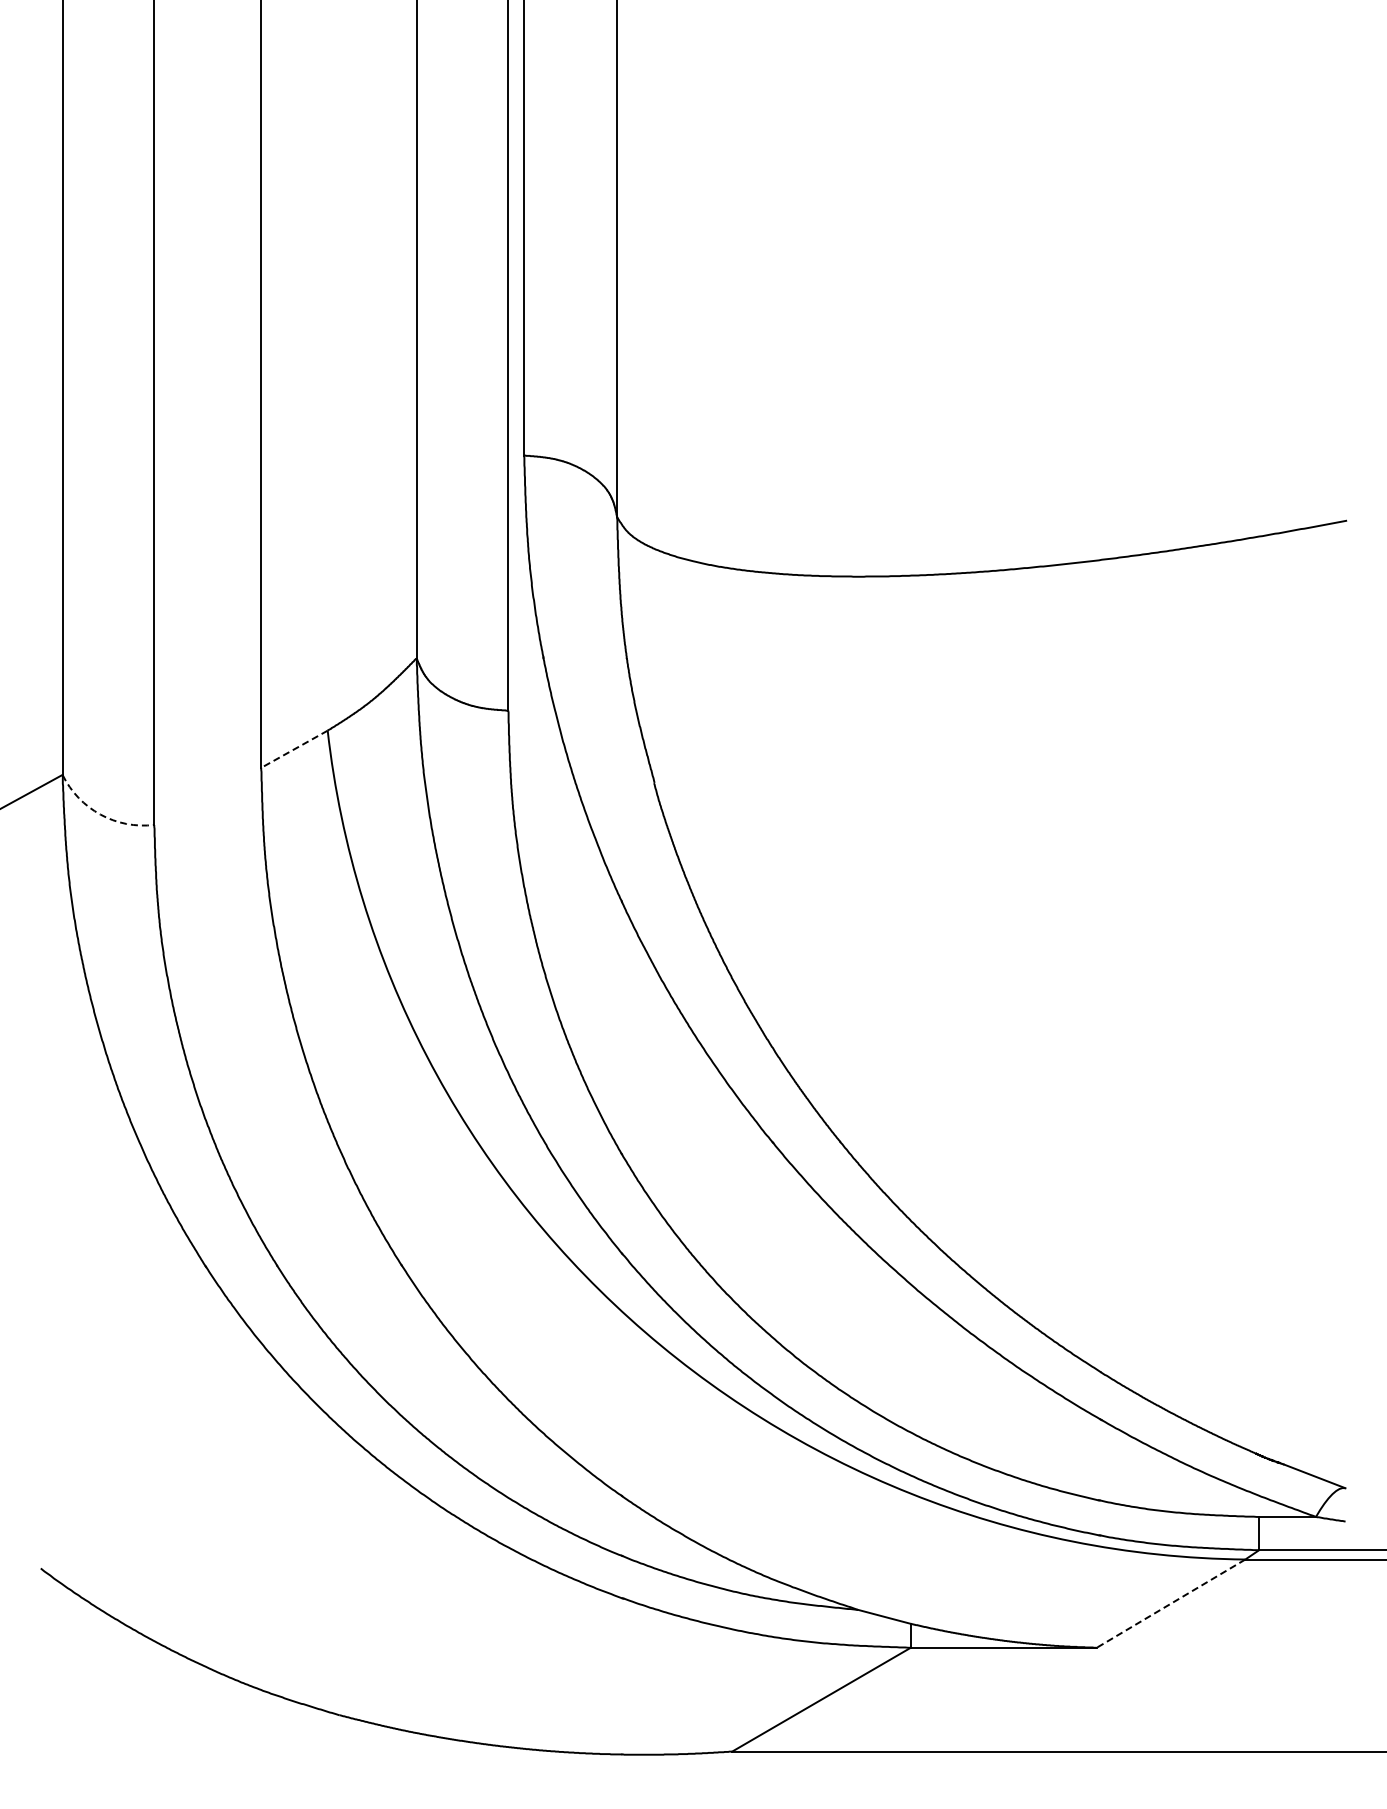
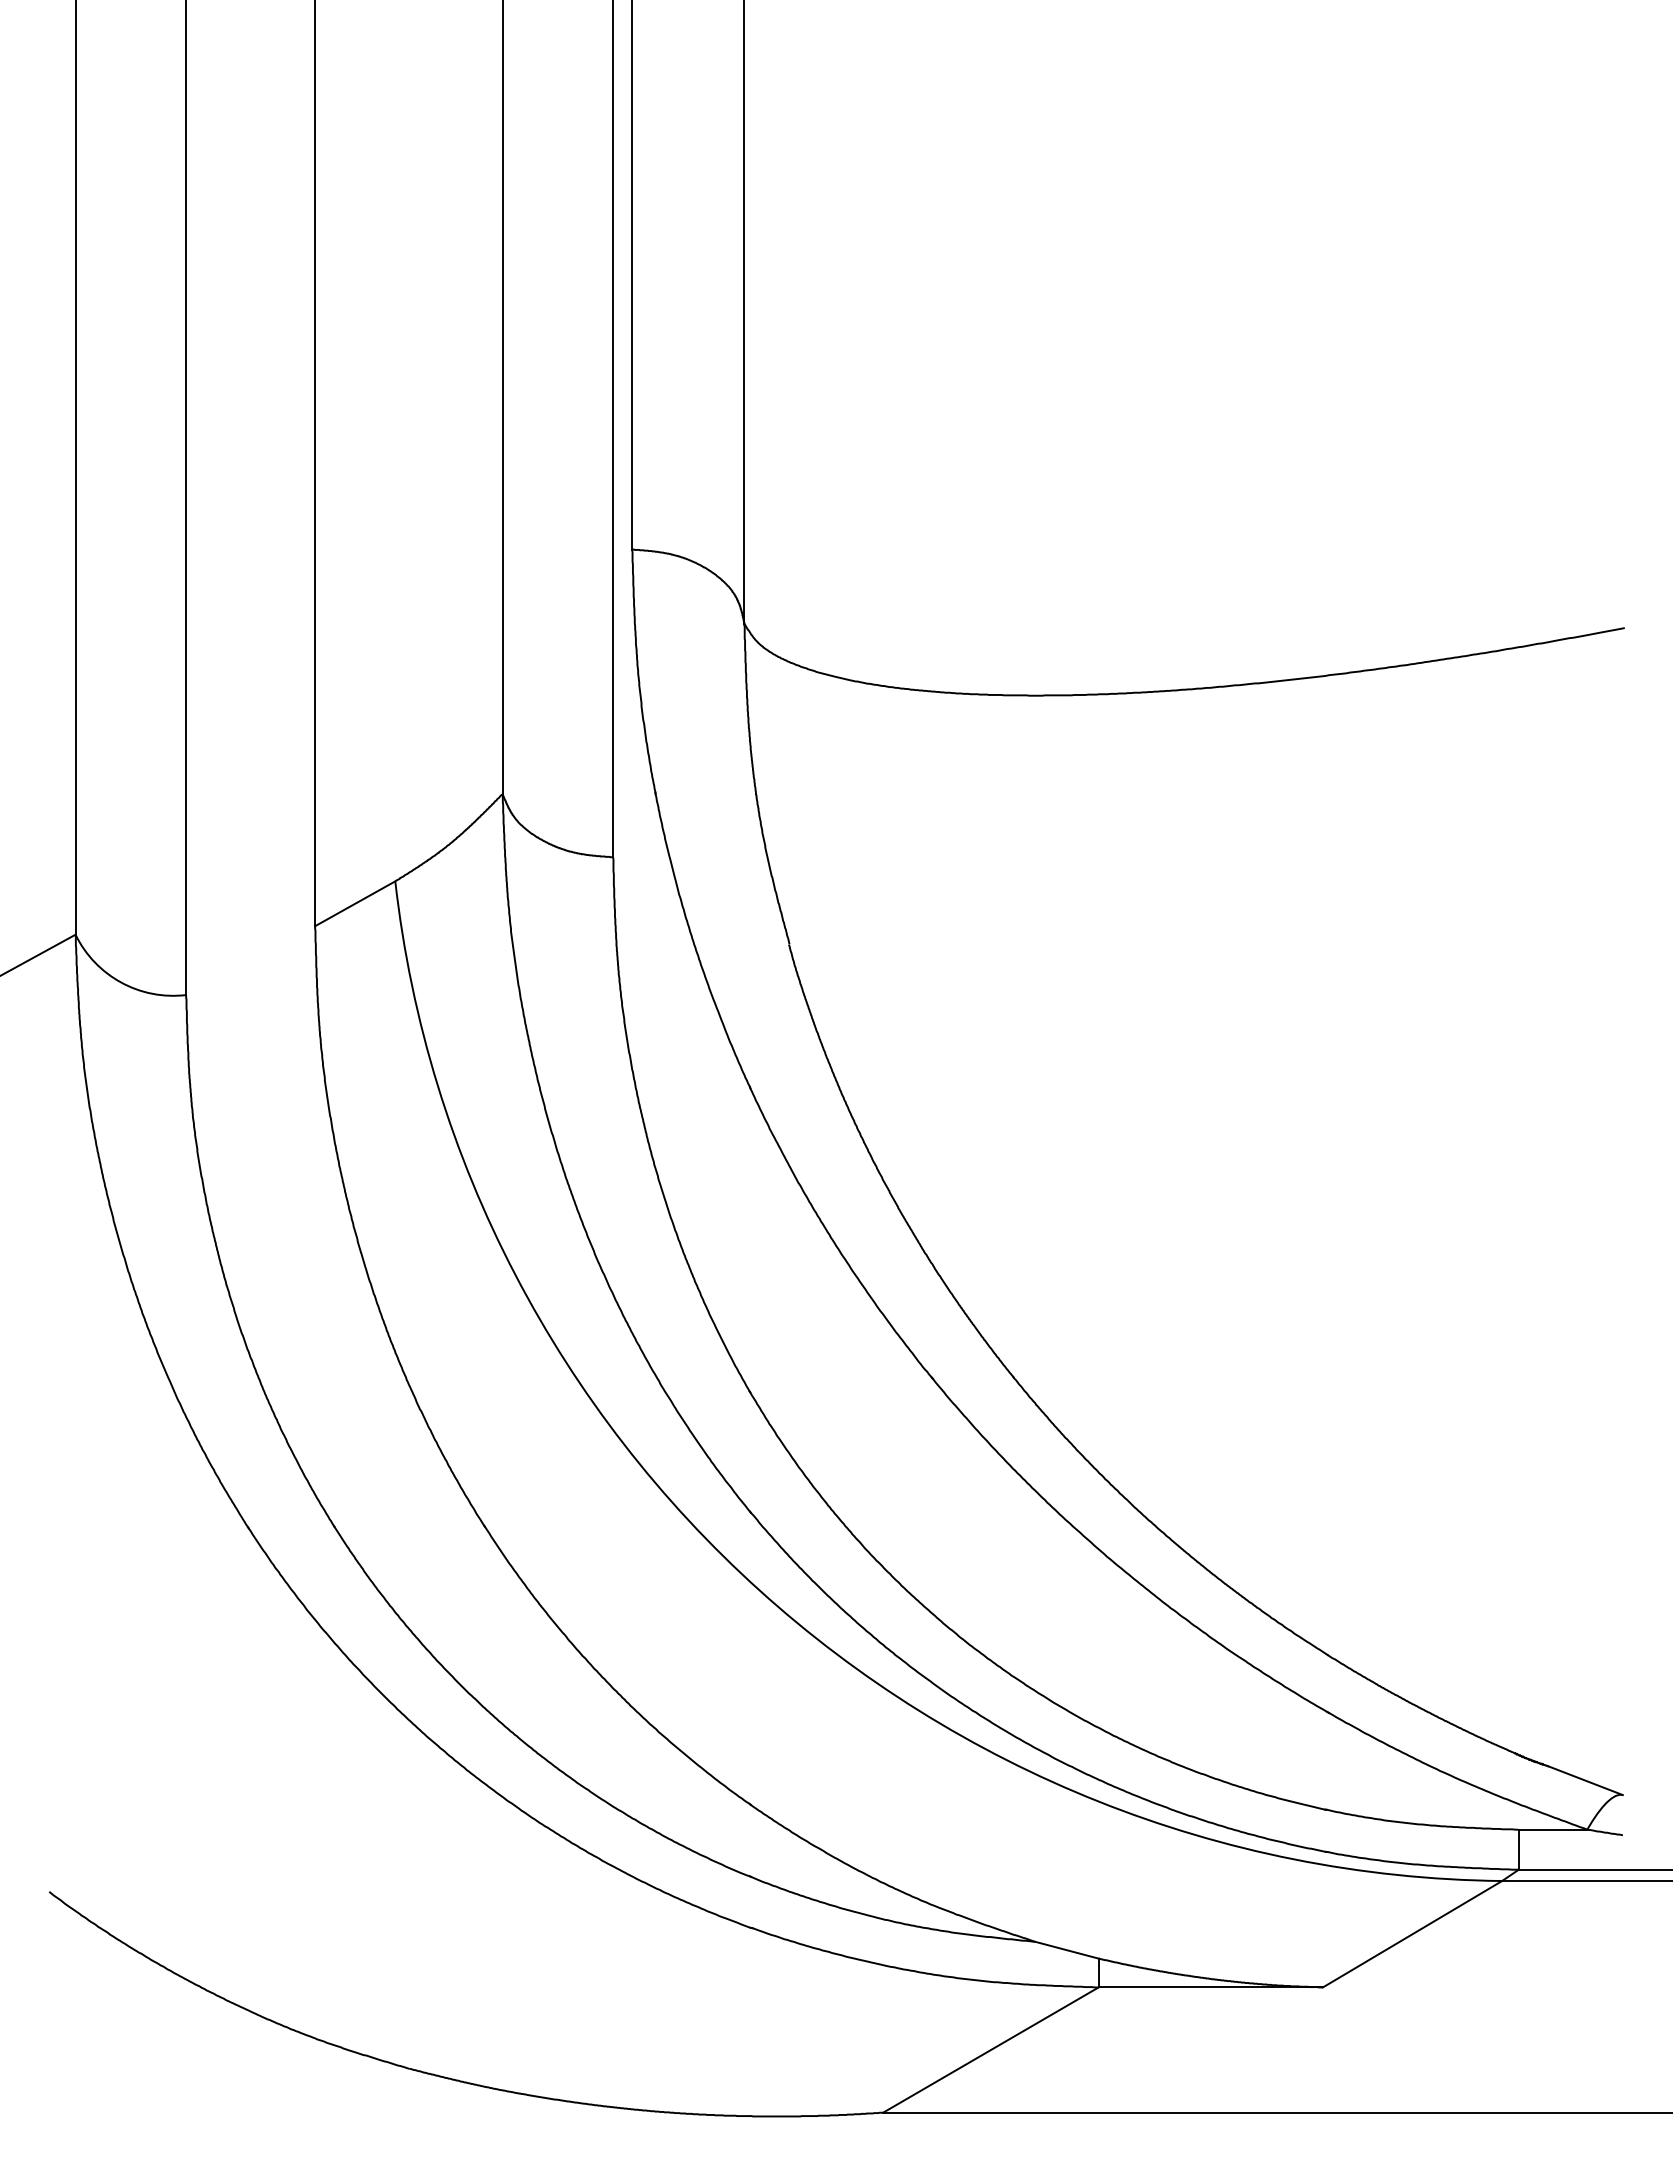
line: (294, 749) -> (355, 904), dashed -> solid
arc: (100, 814) -> (121, 982), dashed -> solid
line: (1170, 1603) -> (1411, 1934), dashed -> solid

